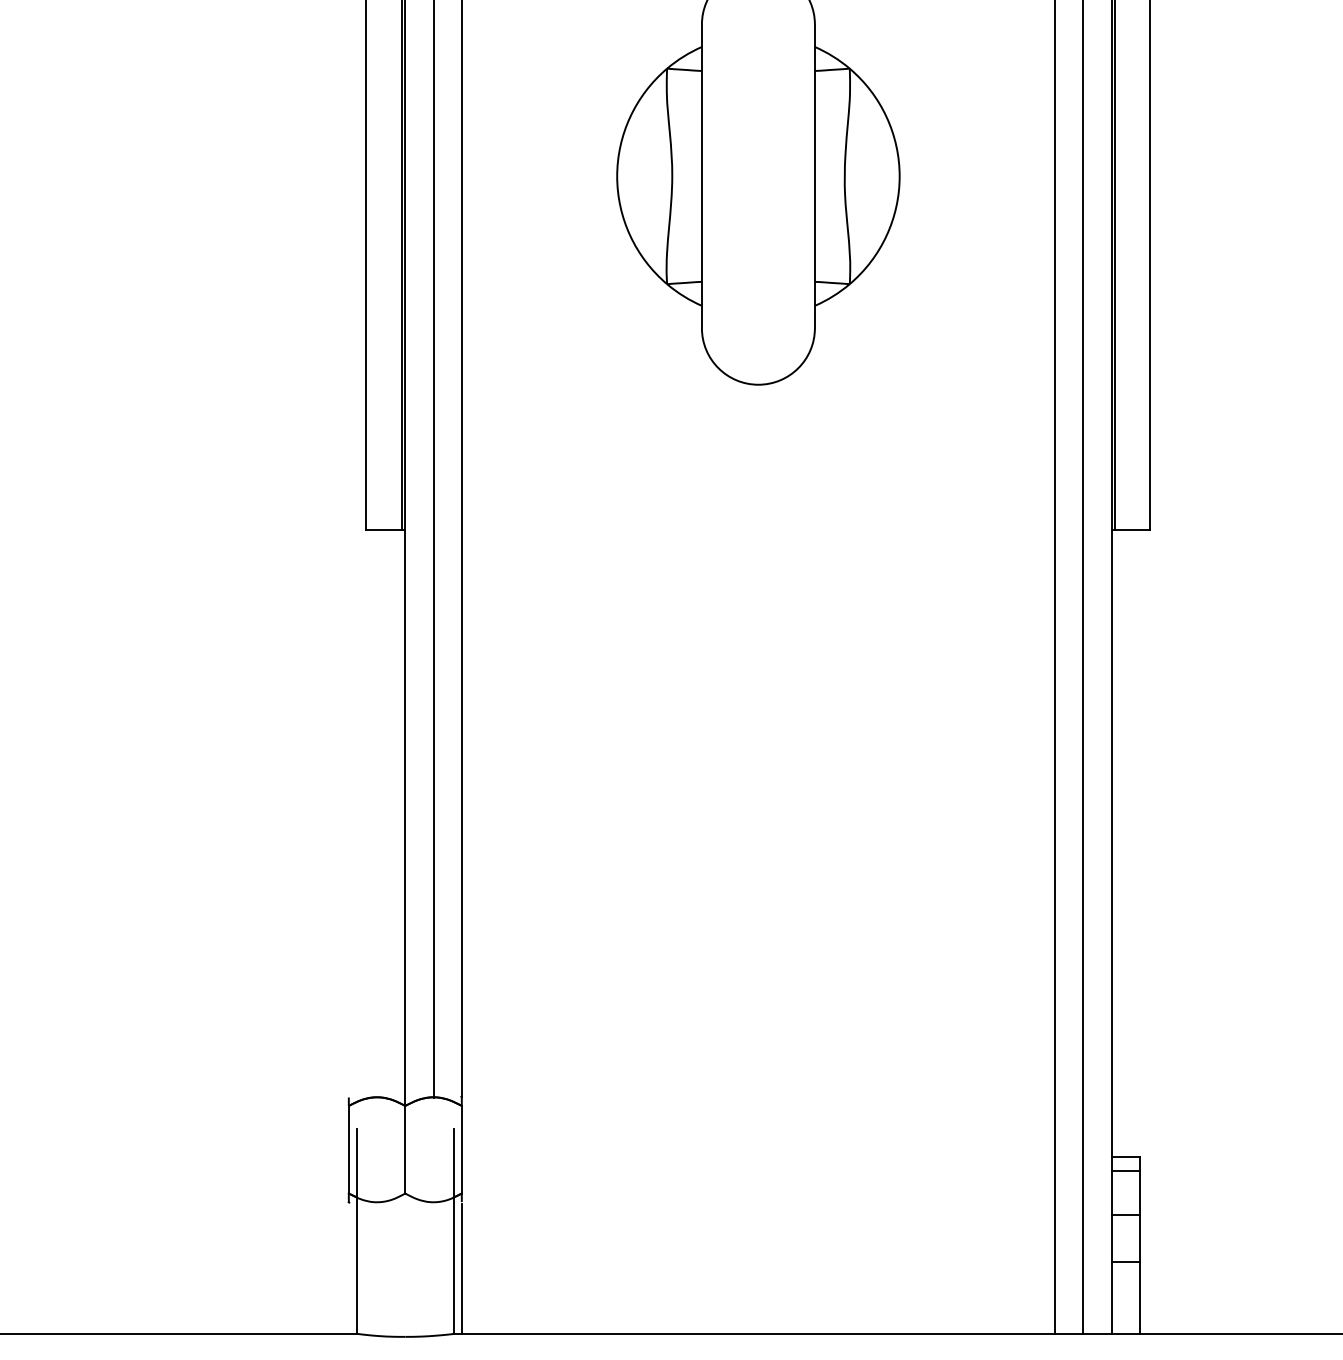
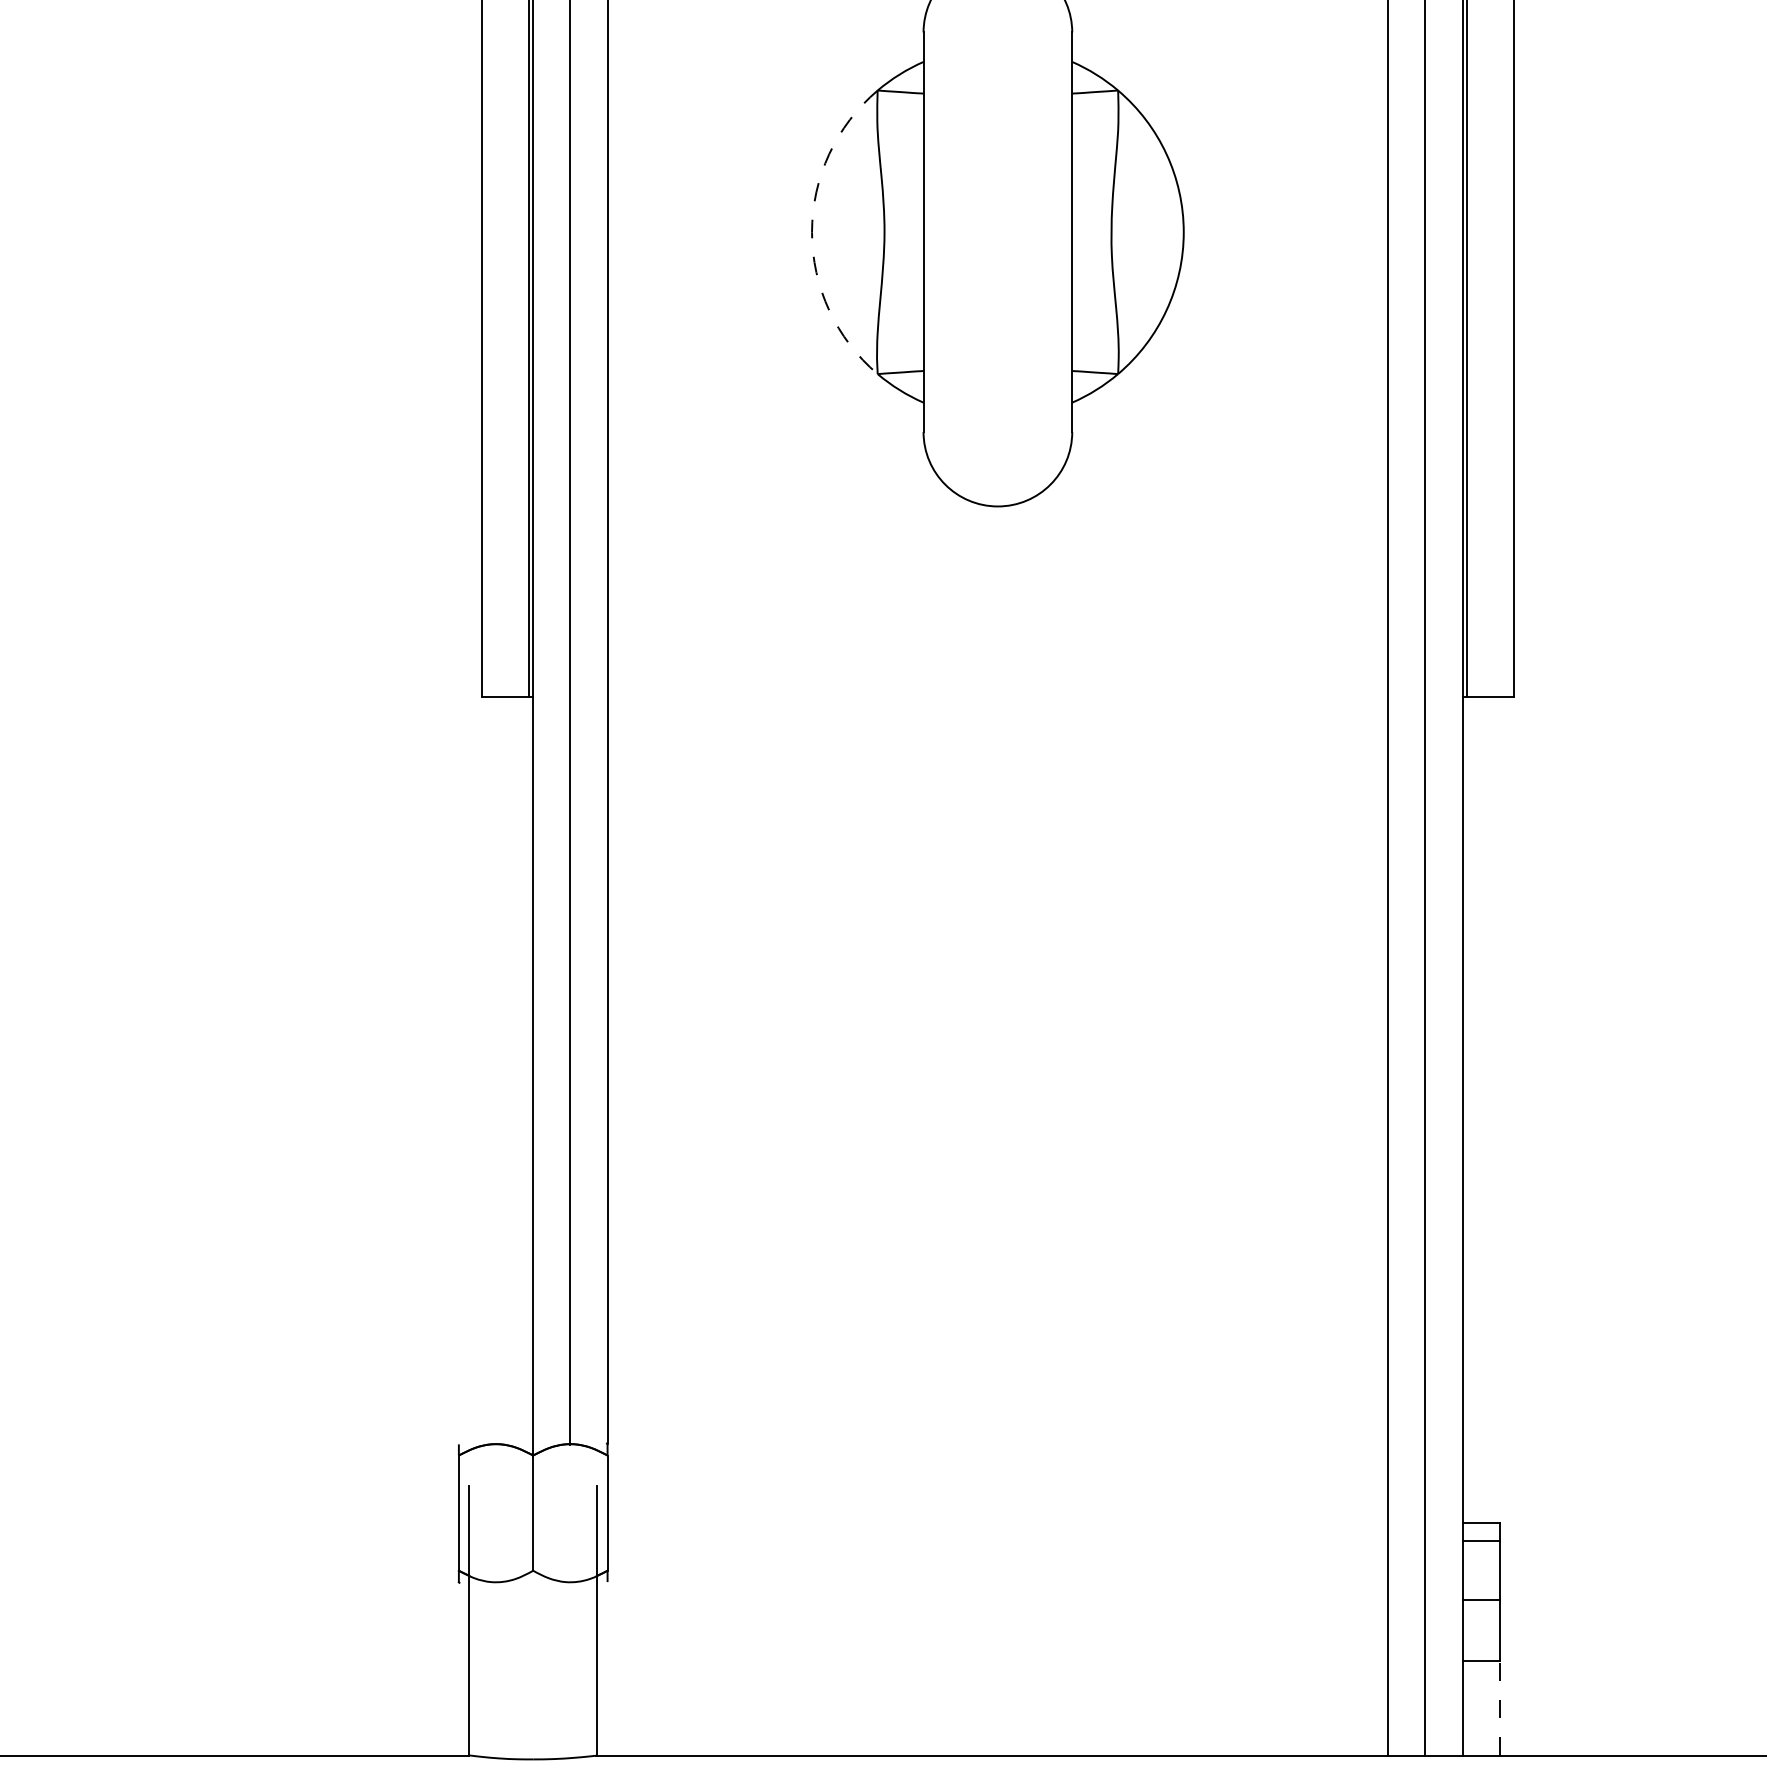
arc: (617, 176) -> (812, 232), solid -> dashed
line: (461, 1268) -> (607, 1669), removed
line: (1139, 1297) -> (1499, 1707), solid -> dashed

